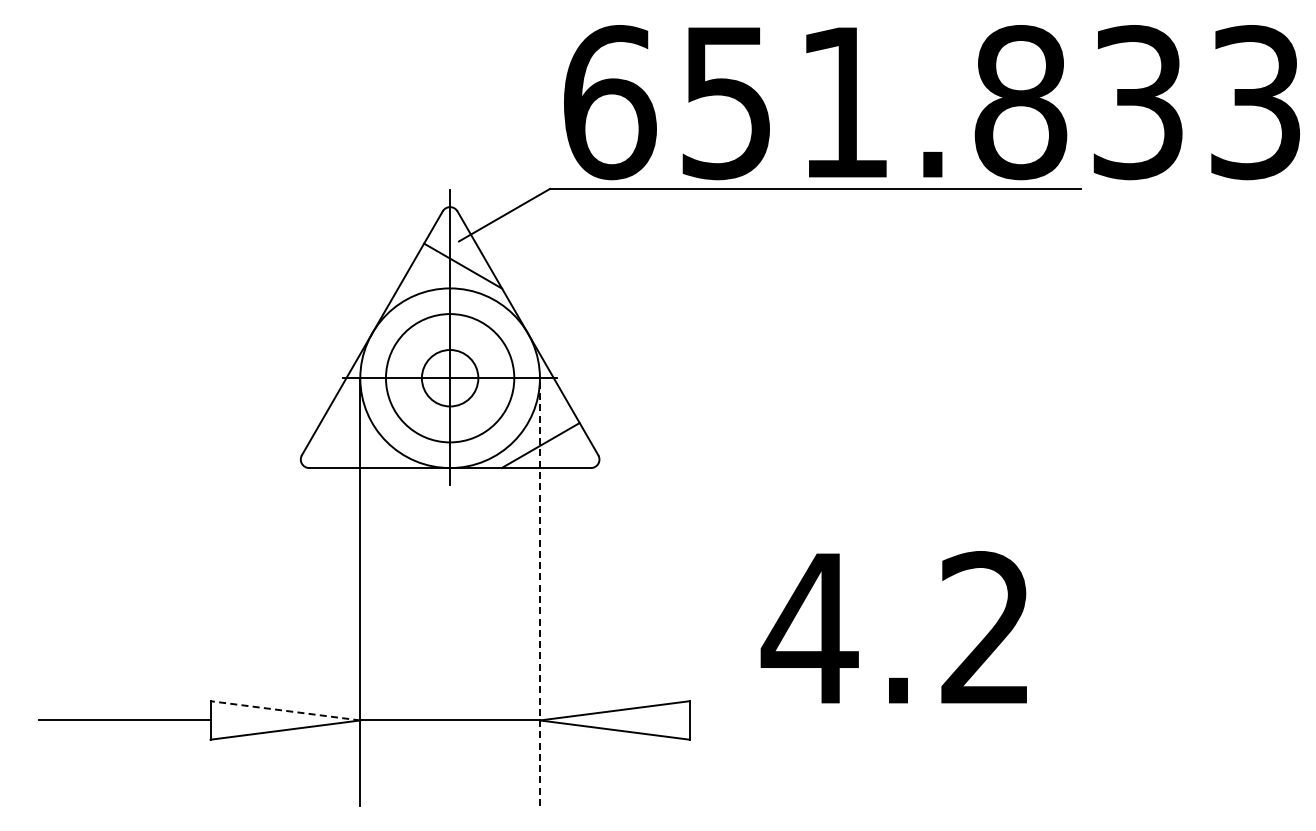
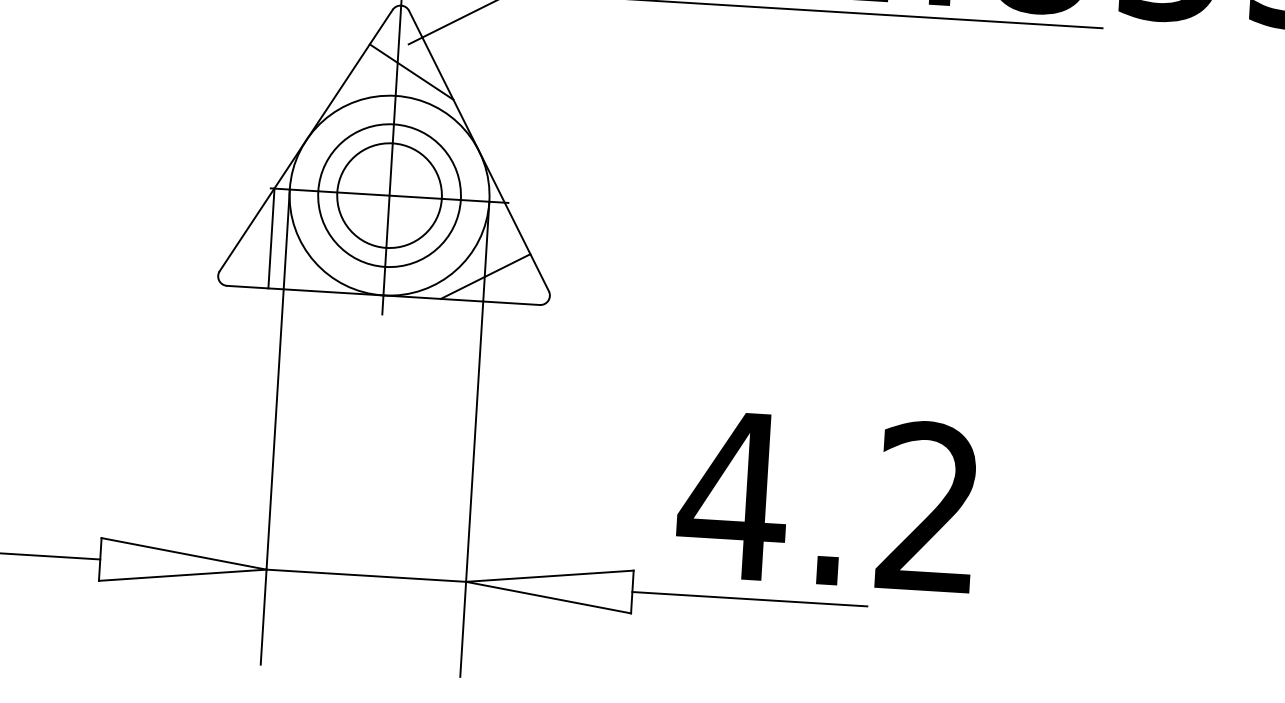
circle: (450, 378) -> (389, 195), size x1.67
line: (346, 422) -> (271, 237), added
line: (539, 592) -> (474, 439), dashed -> solid
text: (893, 627) -> (826, 500), moved
line: (284, 710) -> (183, 553), dashed -> solid
line: (795, 720) -> (749, 599), added

